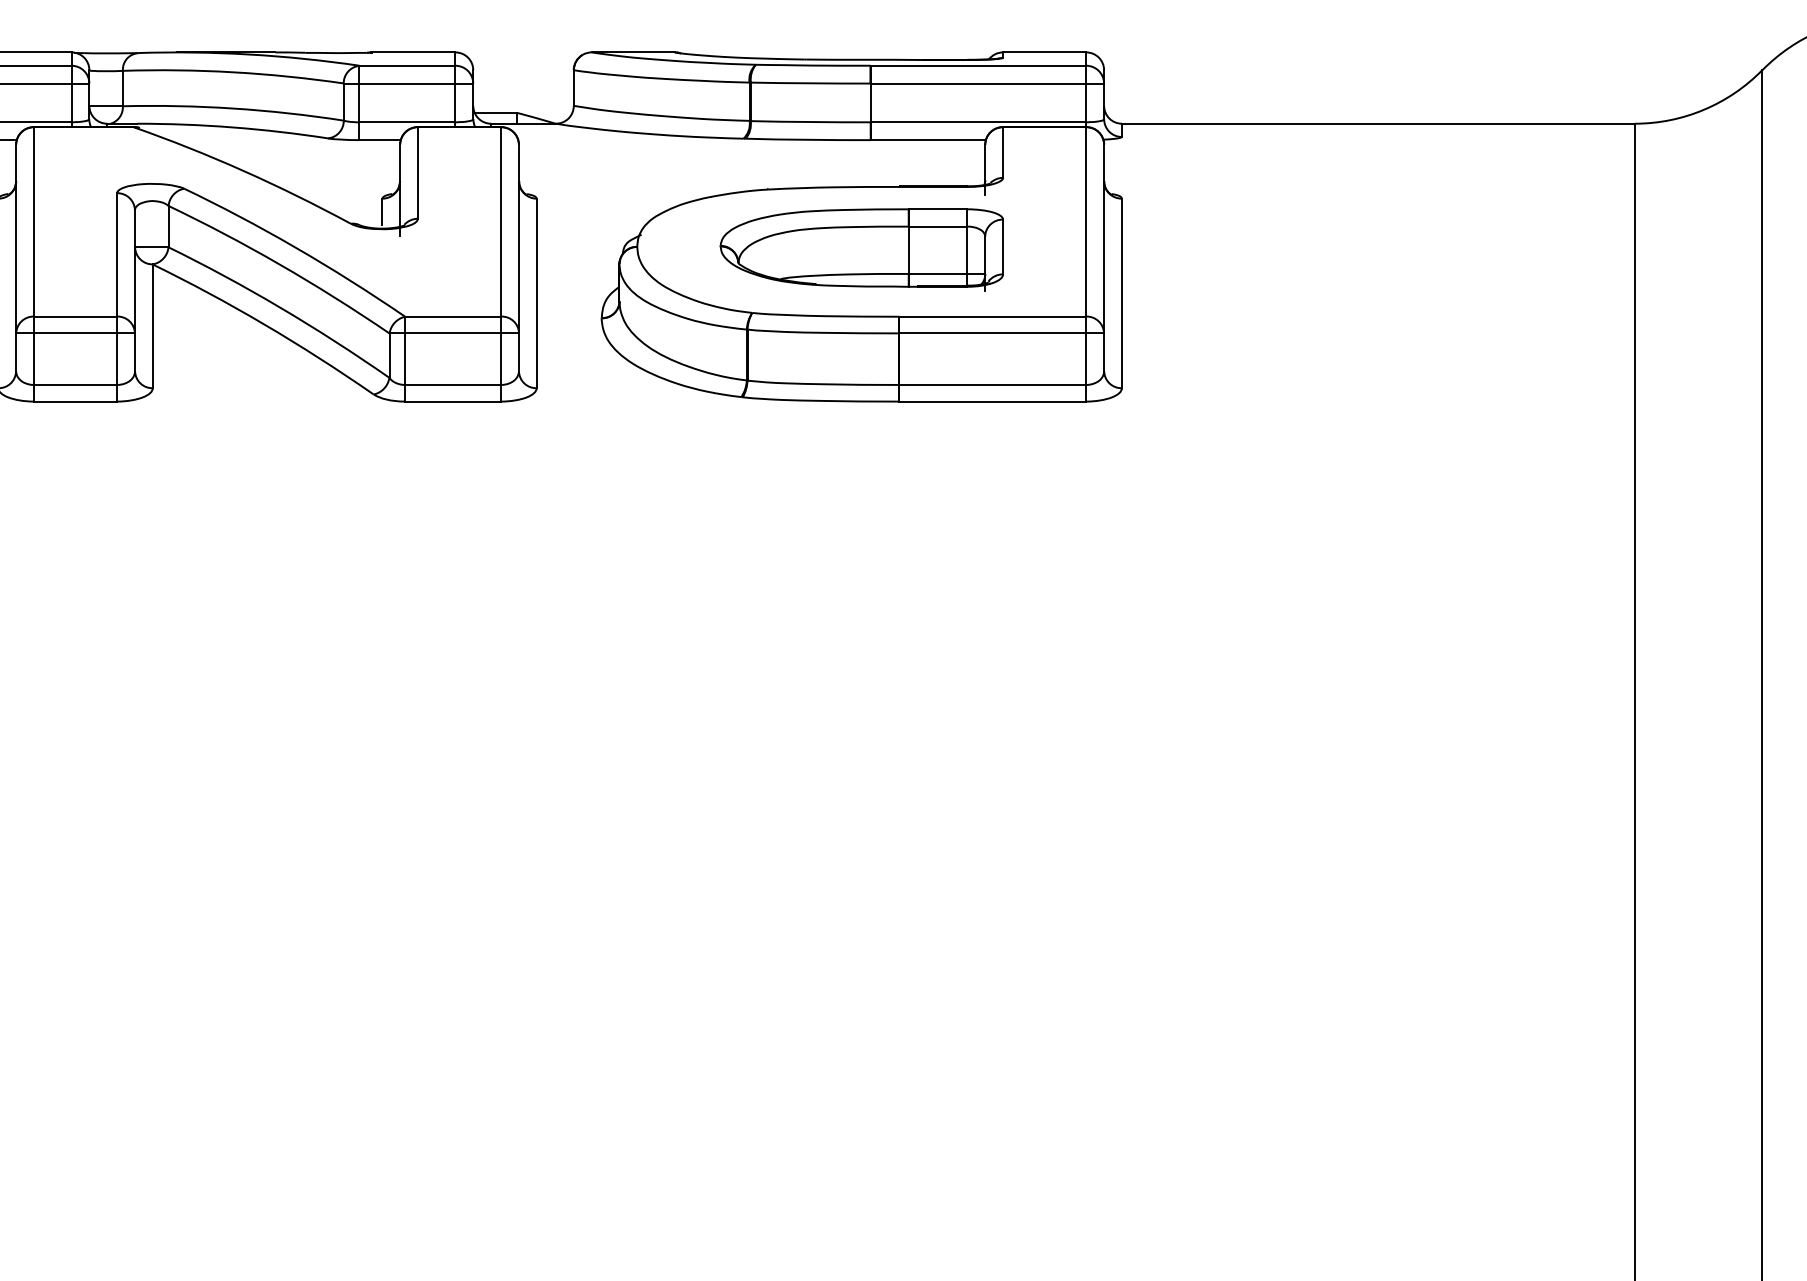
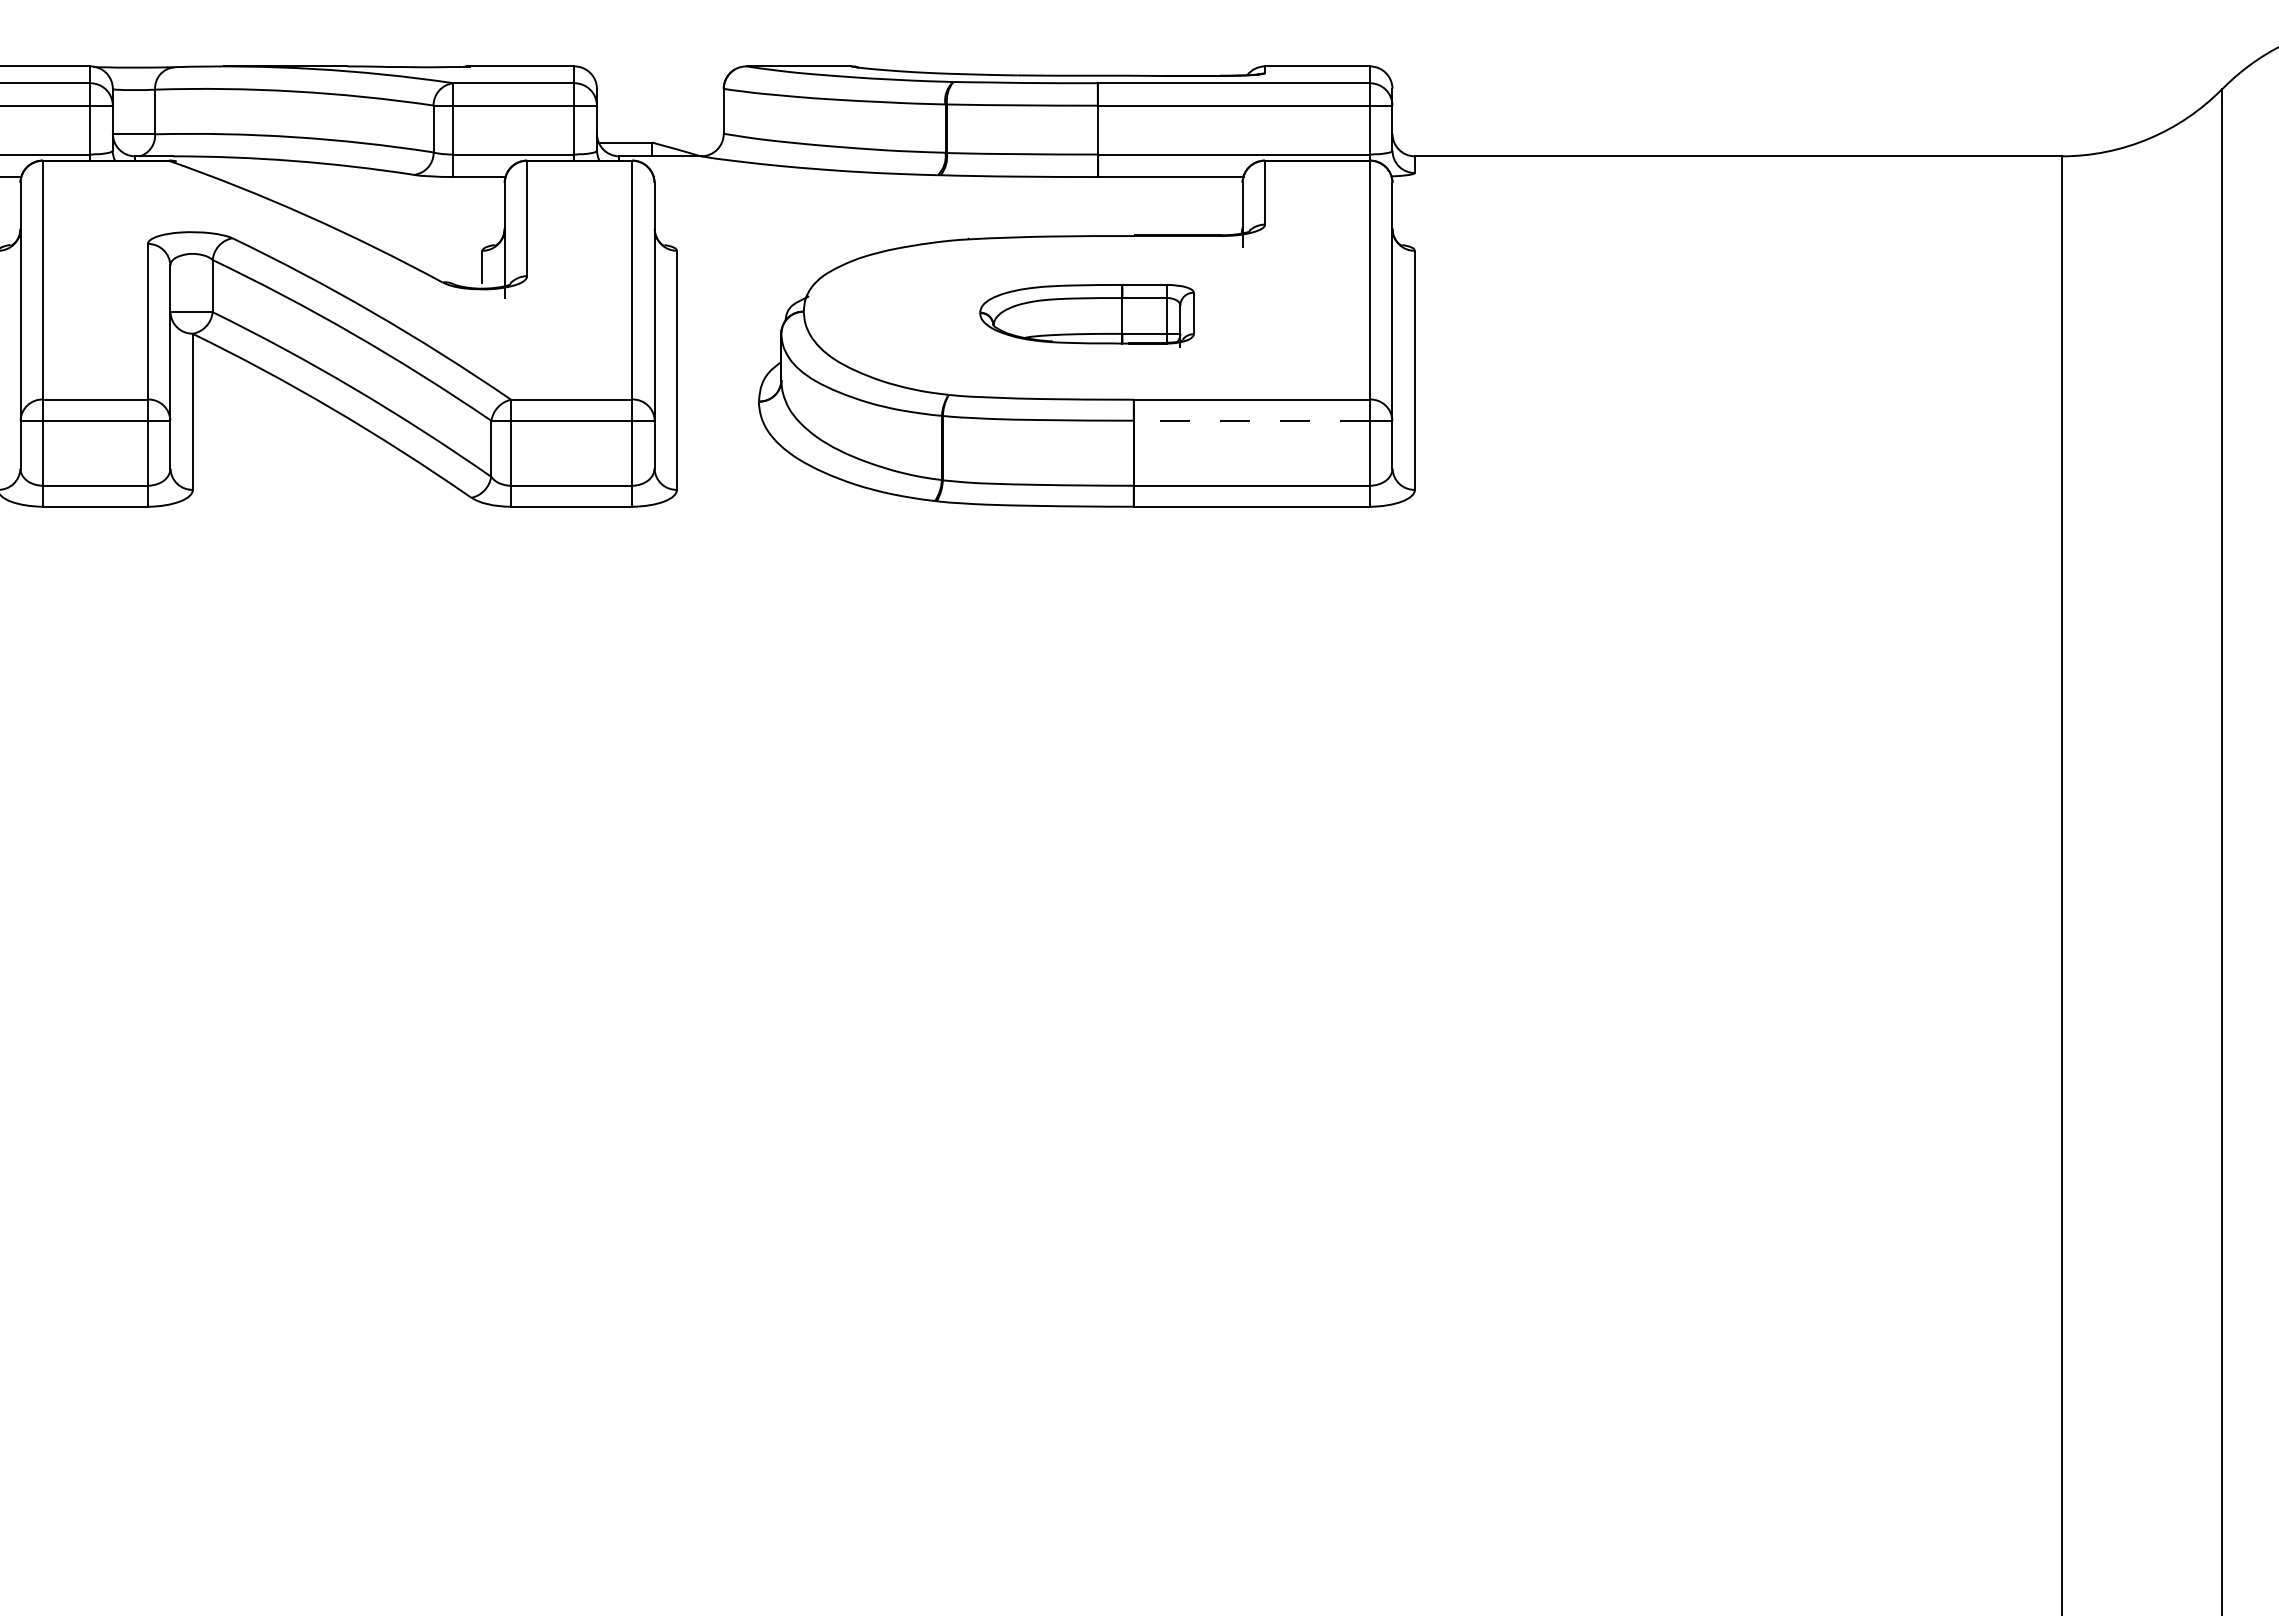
part: (861, 249) -> (1086, 315), size x0.6
line: (993, 333) -> (1252, 420), solid -> dashed

